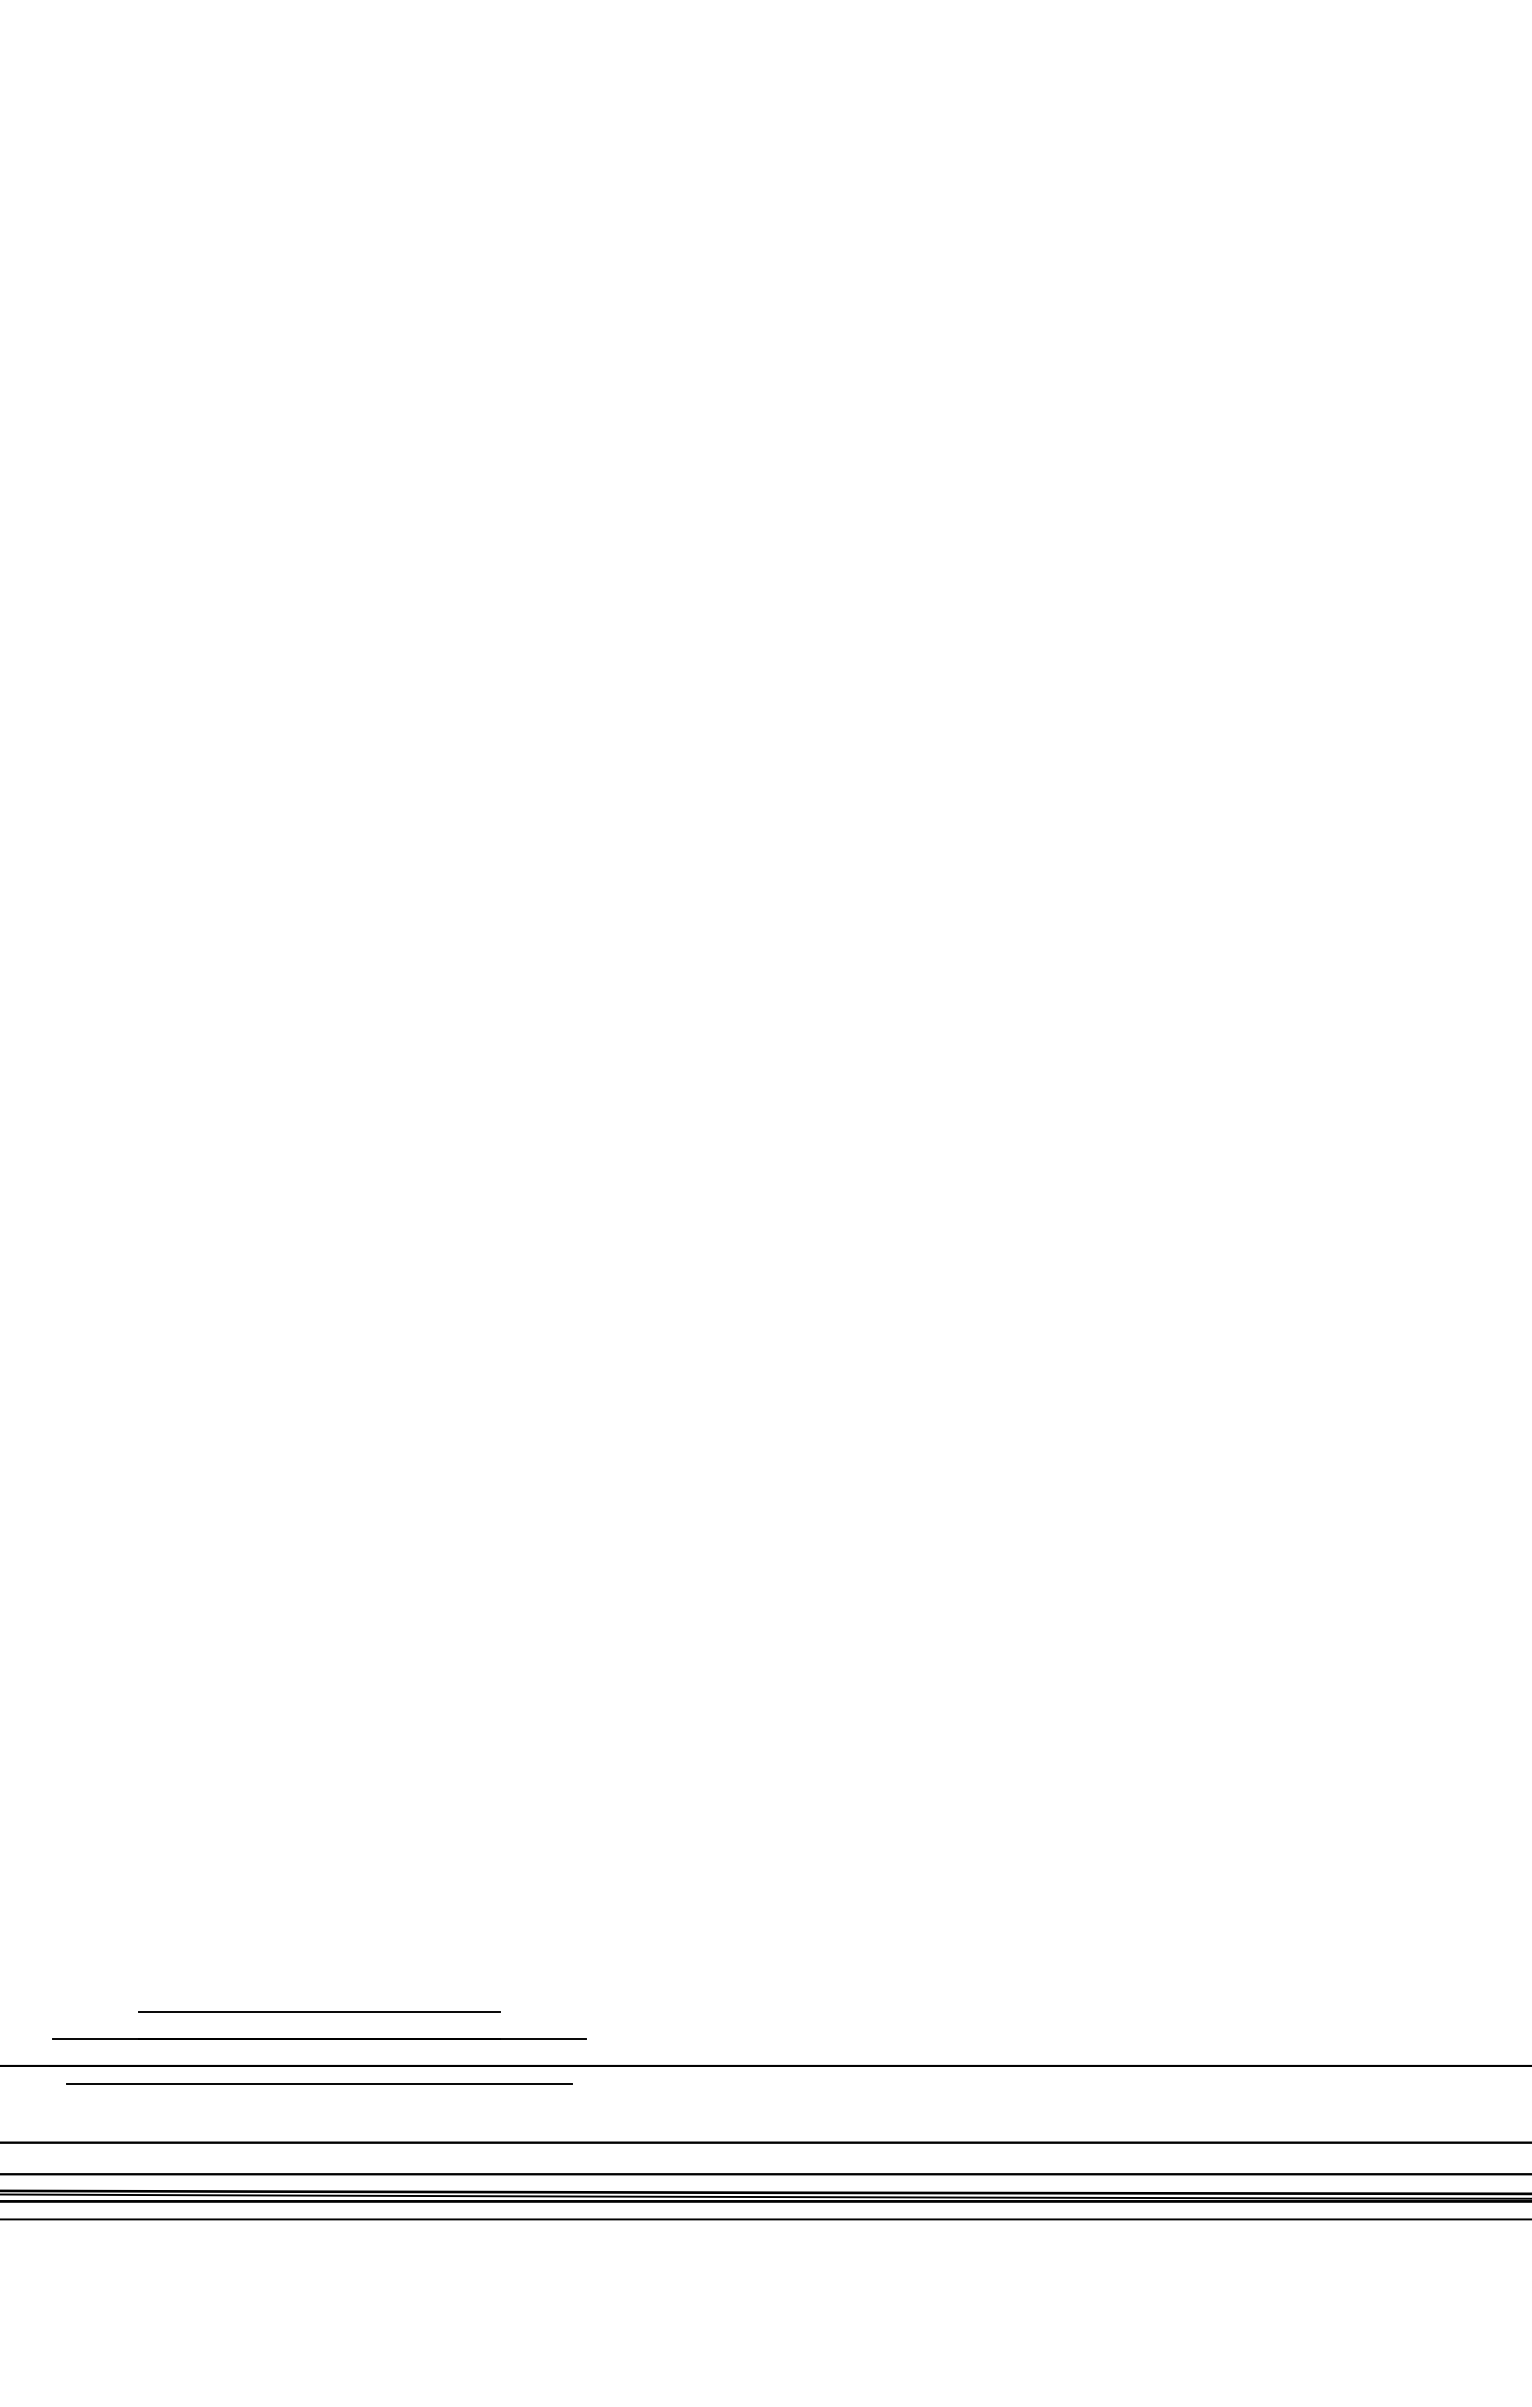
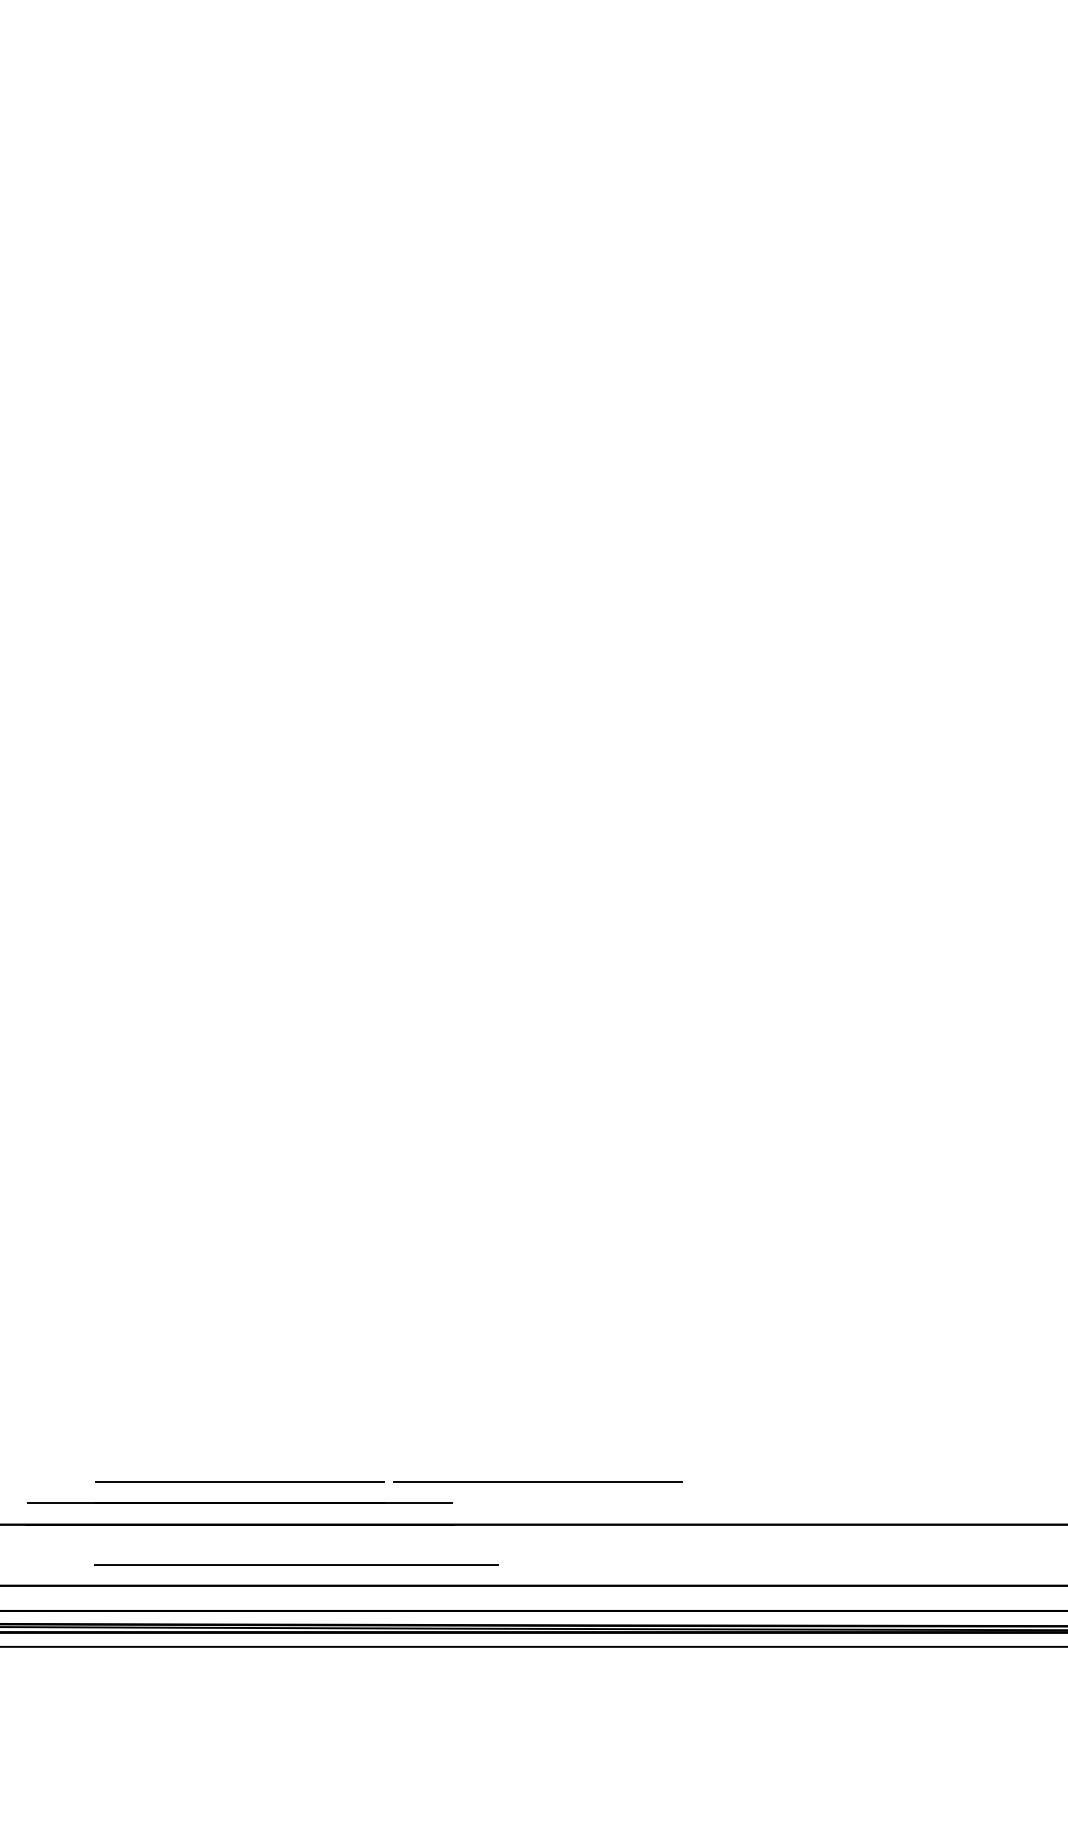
line: (693, 2011) -> (537, 1481), added
line: (319, 2083) -> (296, 1564), moved

